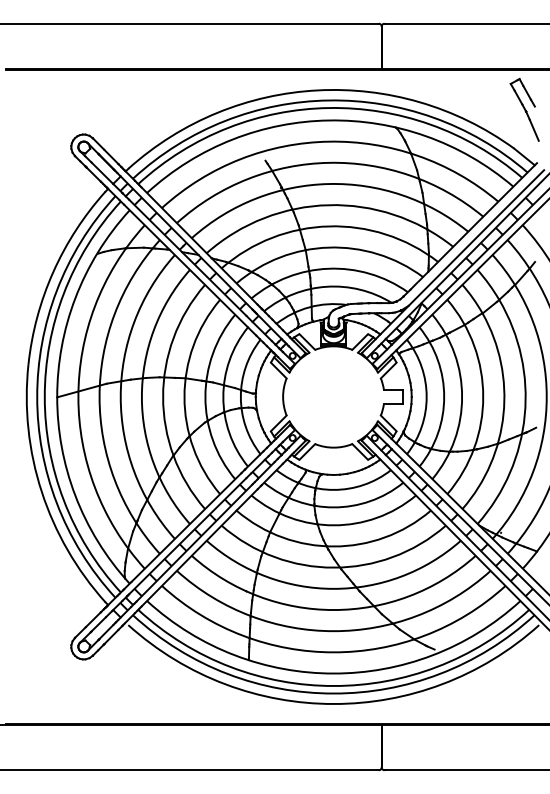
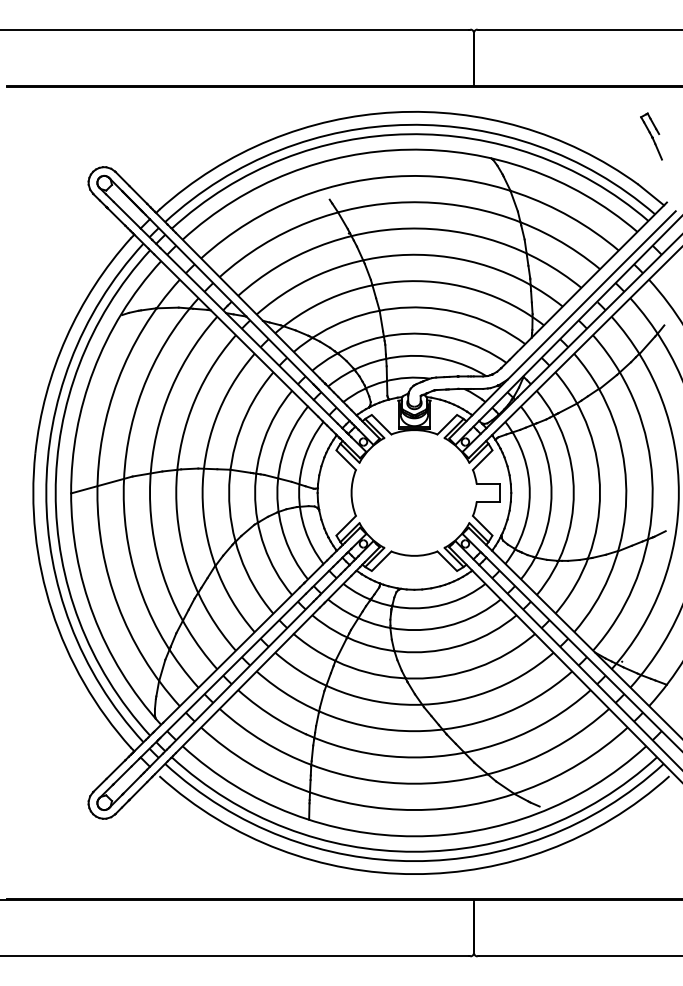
part: (524, 109) -> (651, 136), size x0.6

